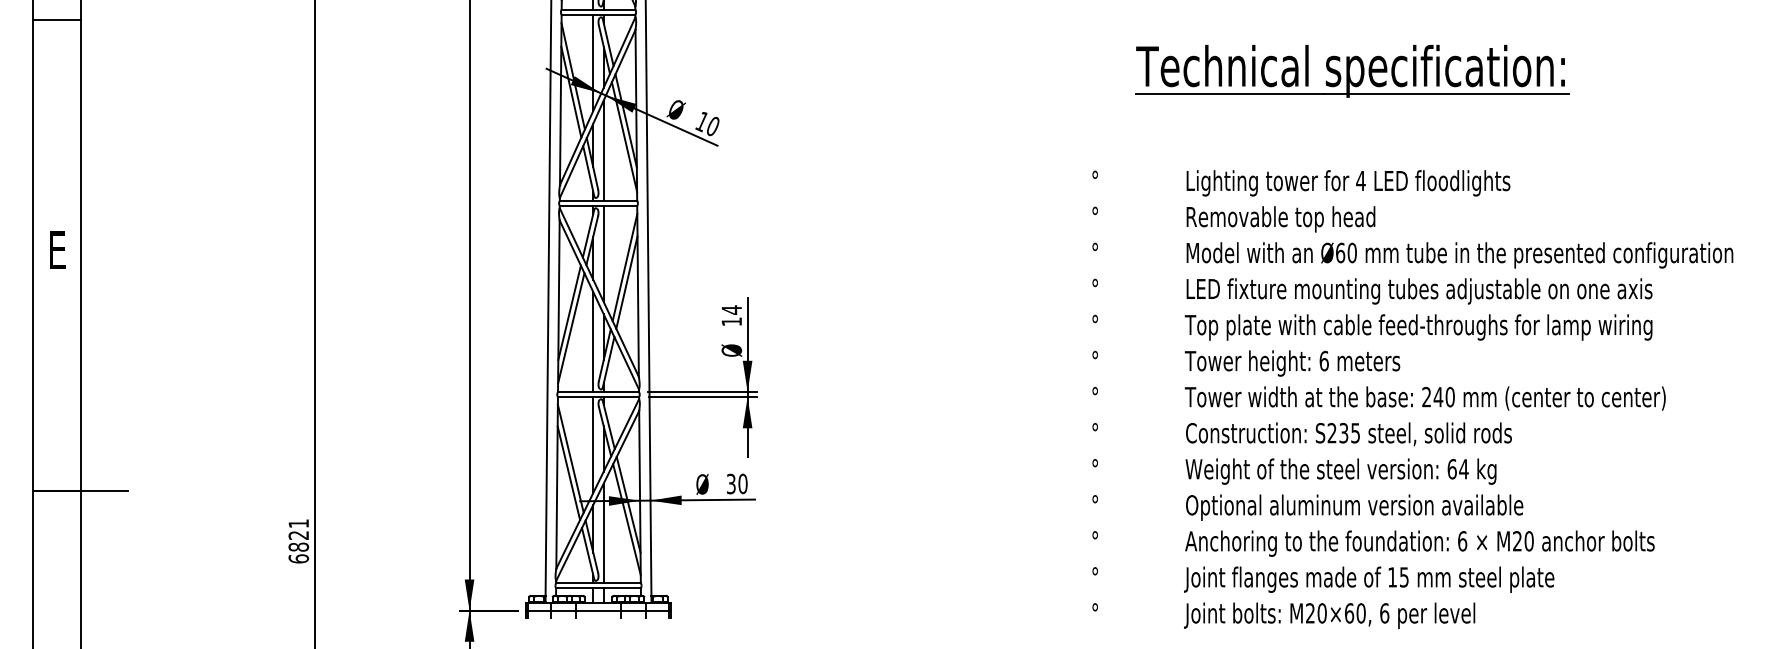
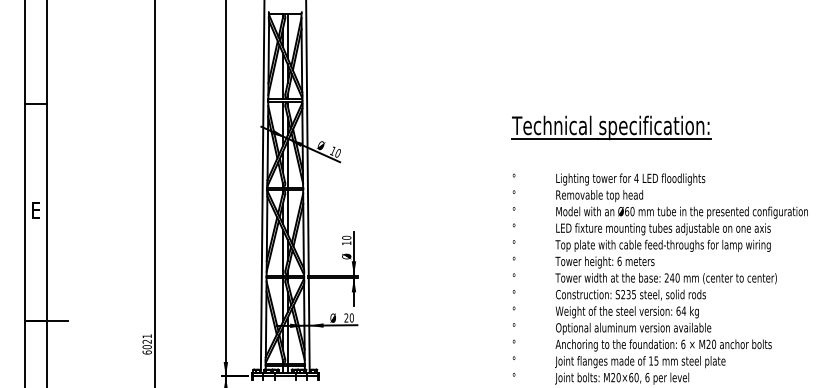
part: (1352, 70) -> (611, 127), moved
text: (731, 309) -> (346, 237), 14 -> 10
text: (731, 485) -> (346, 318), 30 -> 20
text: (299, 547) -> (147, 347), 6821 -> 6021

